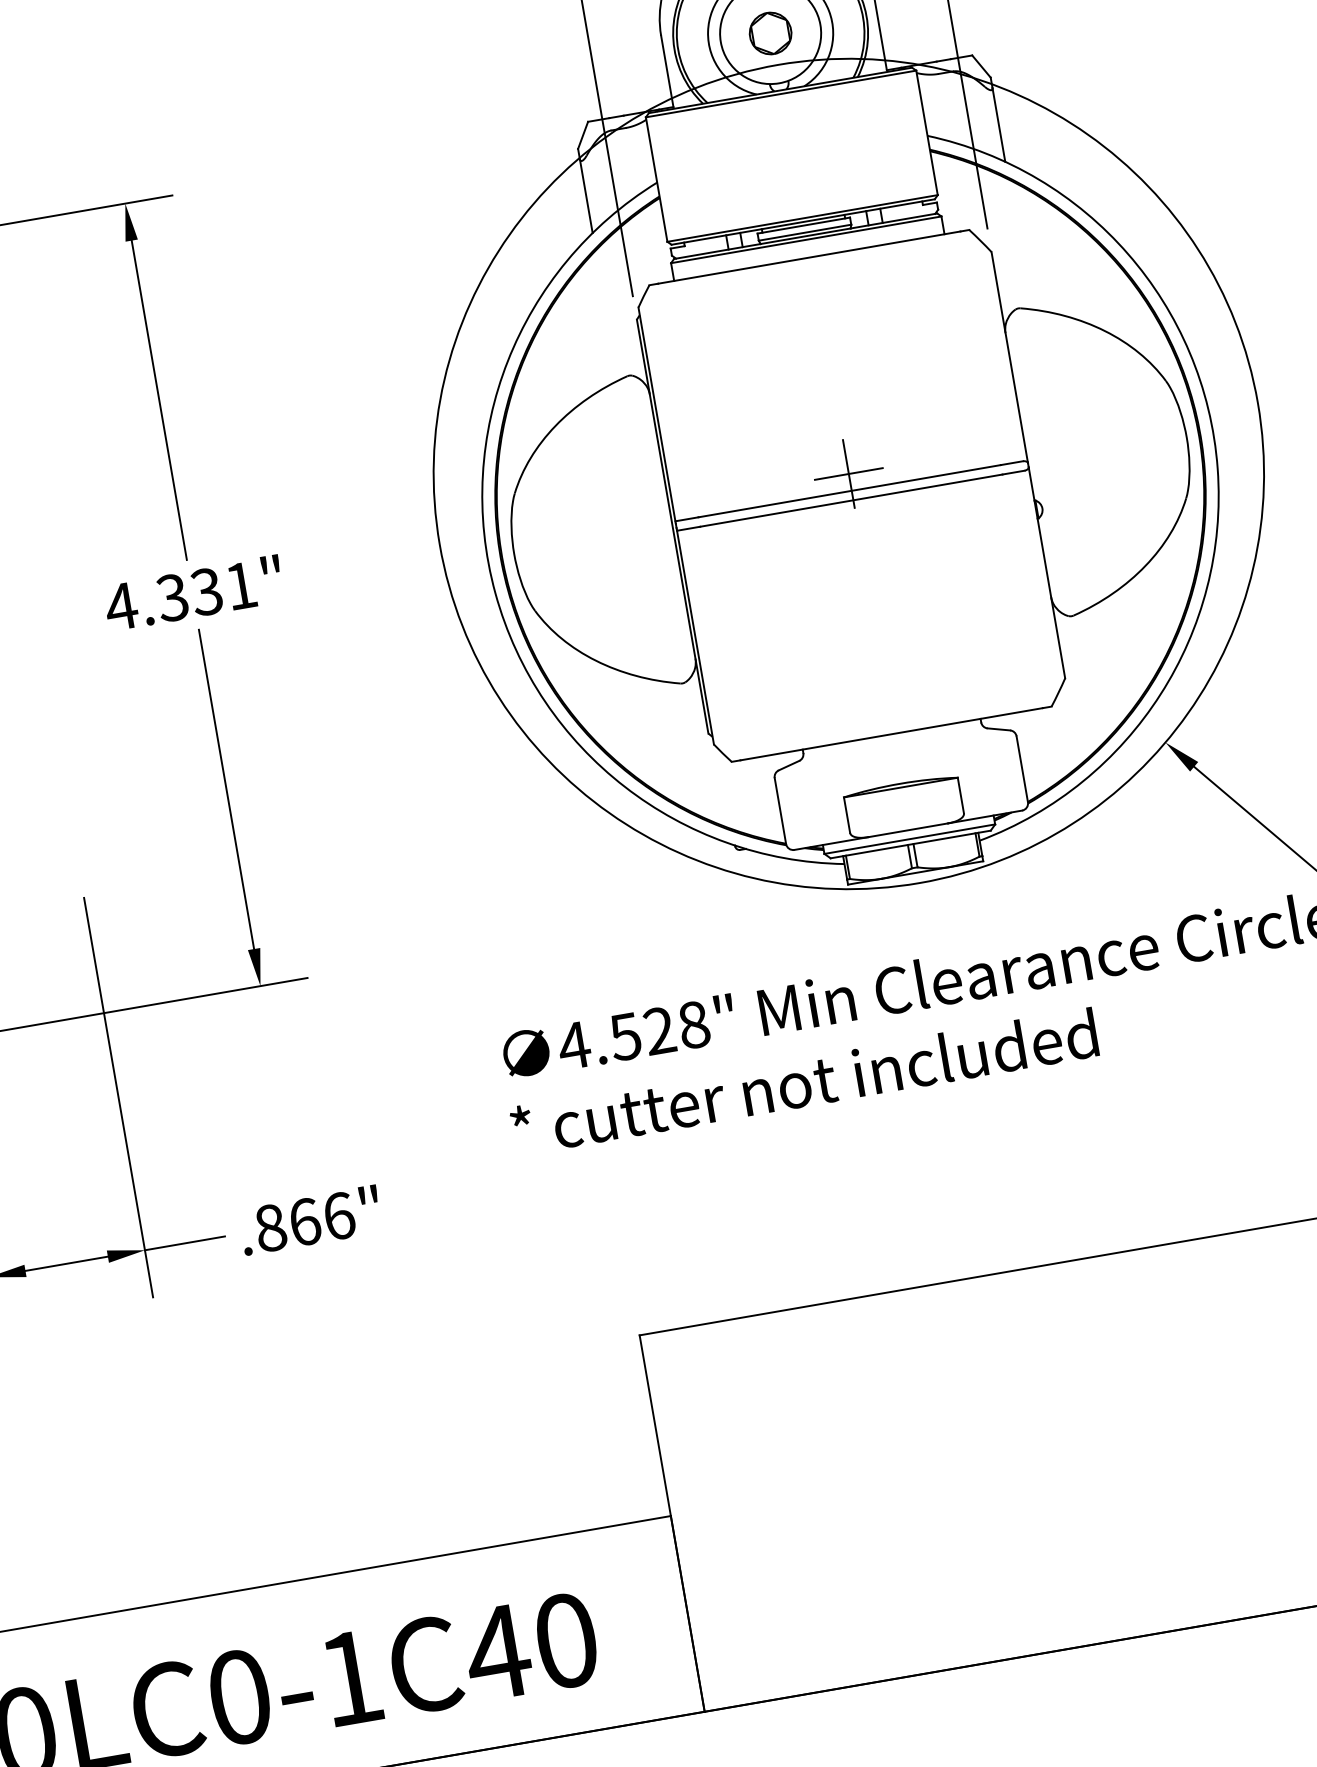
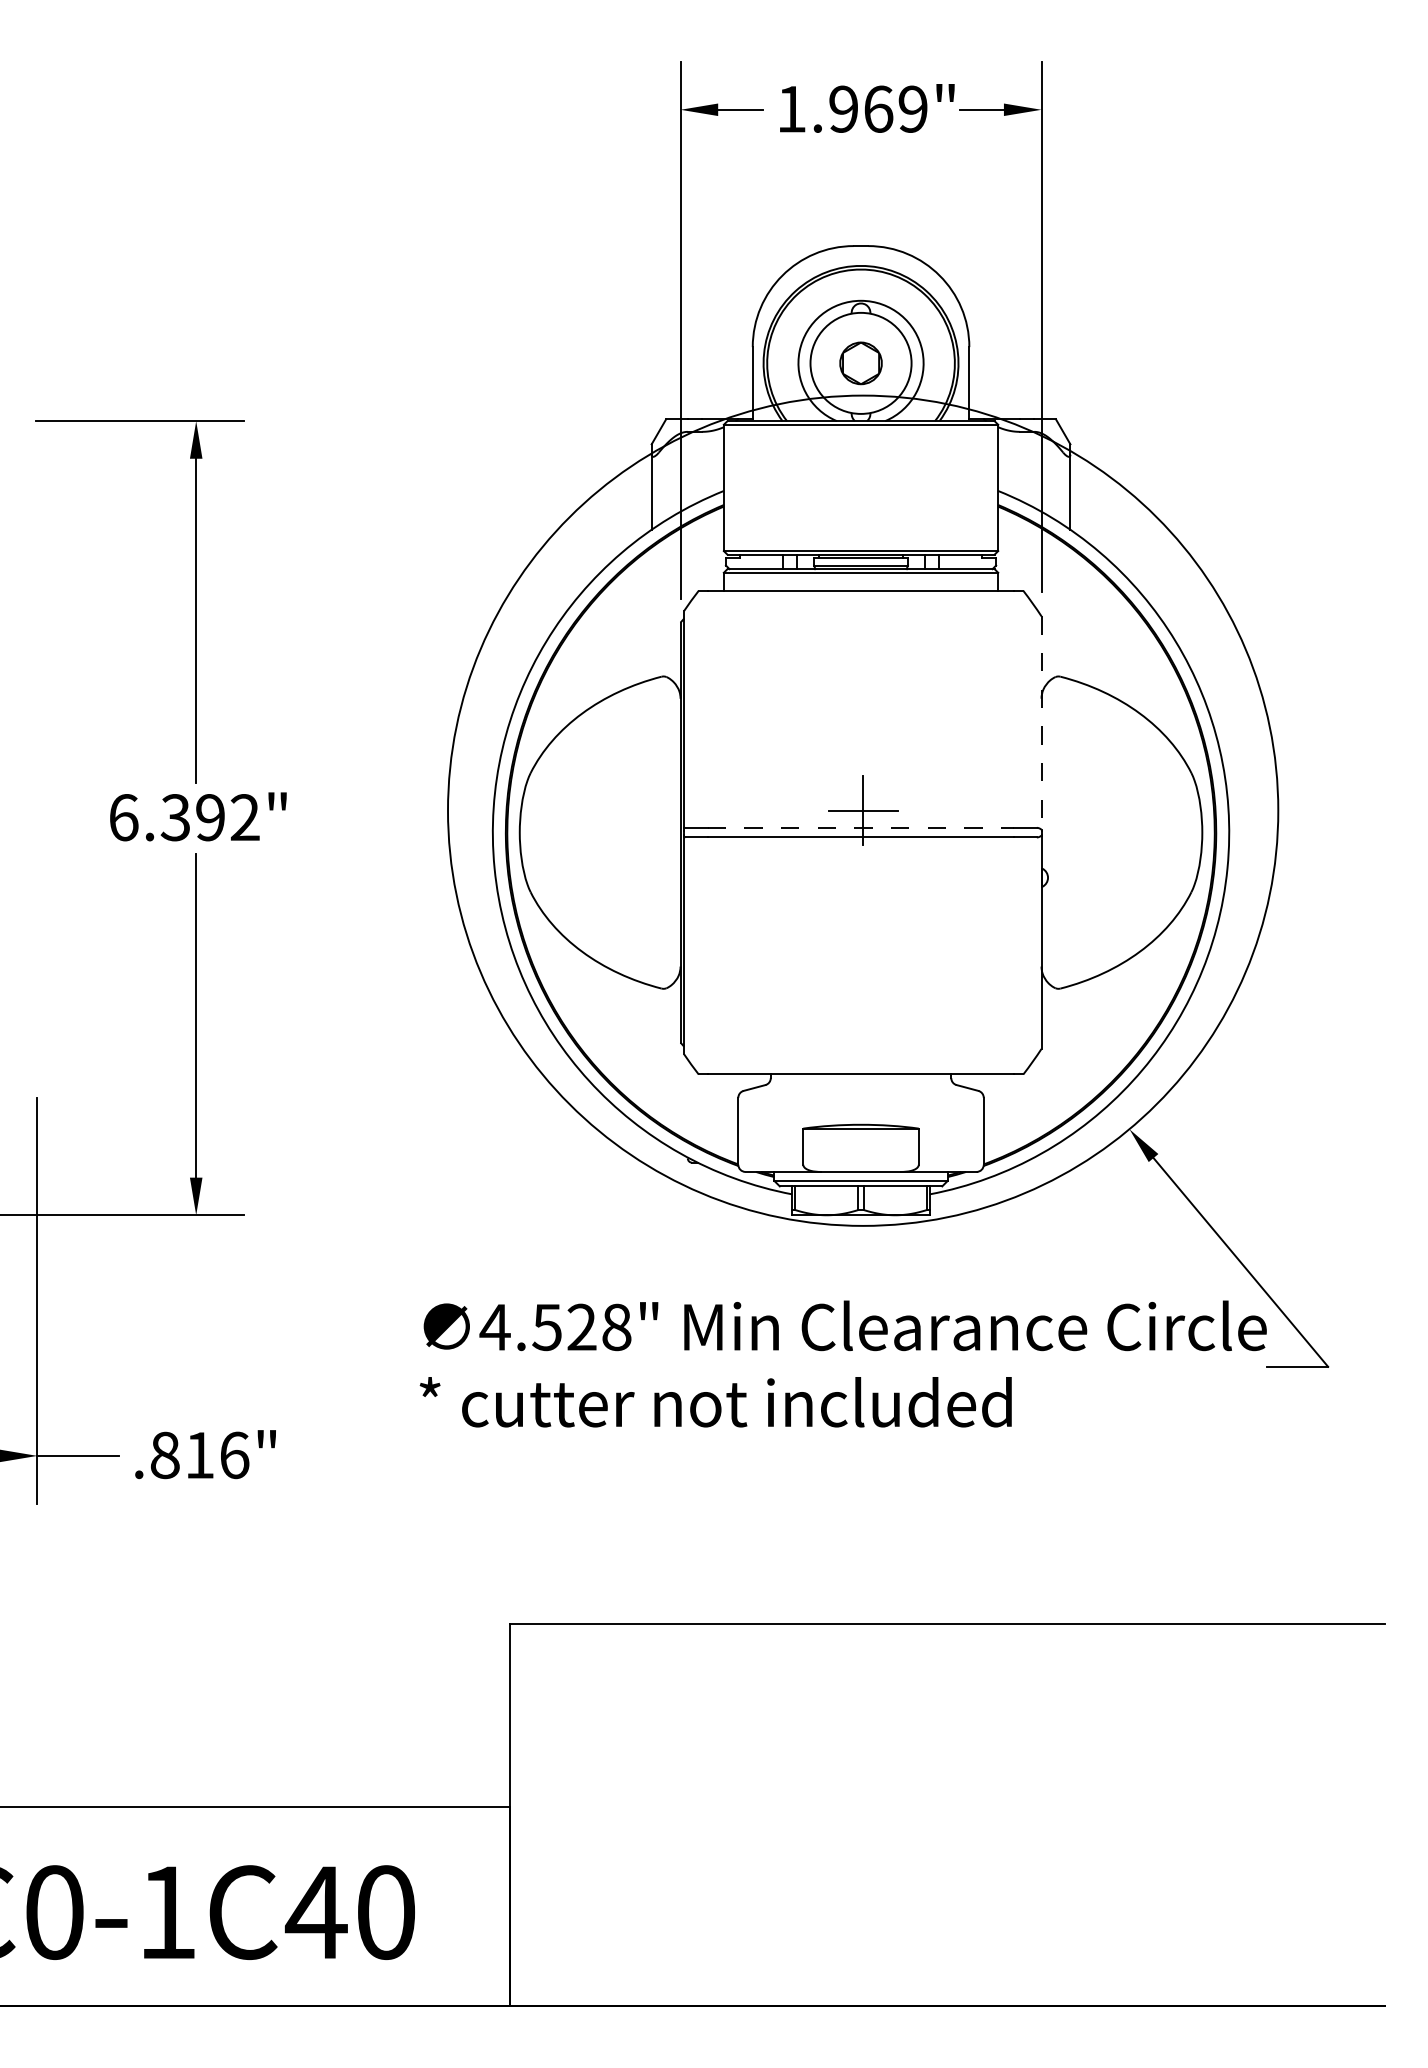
line: (1009, 357) -> (1041, 723), solid -> dashed
line: (850, 490) -> (861, 827), solid -> dashed
text: (180, 596) -> (183, 817), 4.331" -> 6.392"
text: (305, 1222) -> (200, 1455), .866" -> .816"

